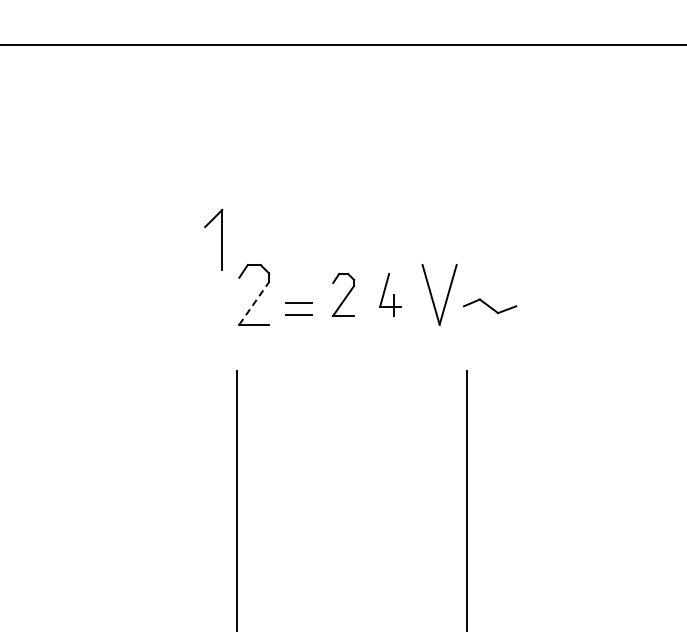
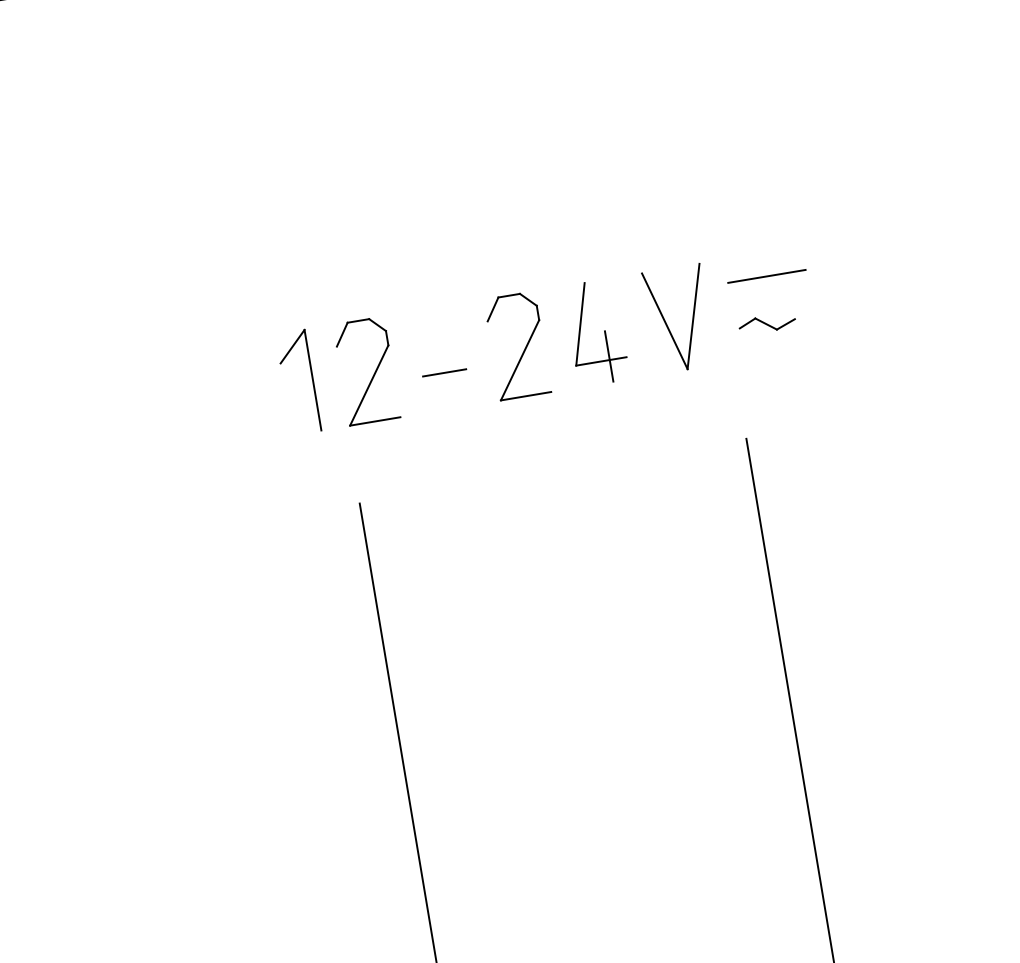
part: (221, 239) -> (311, 379), moved
line: (494, 278) -> (767, 275), added
part: (343, 294) -> (517, 345), size x1.43
part: (390, 294) -> (596, 332), size x1.43
line: (254, 302) -> (369, 384), dashed -> solid
part: (489, 305) -> (766, 322), size x0.62
line: (298, 314) -> (446, 391), removed

